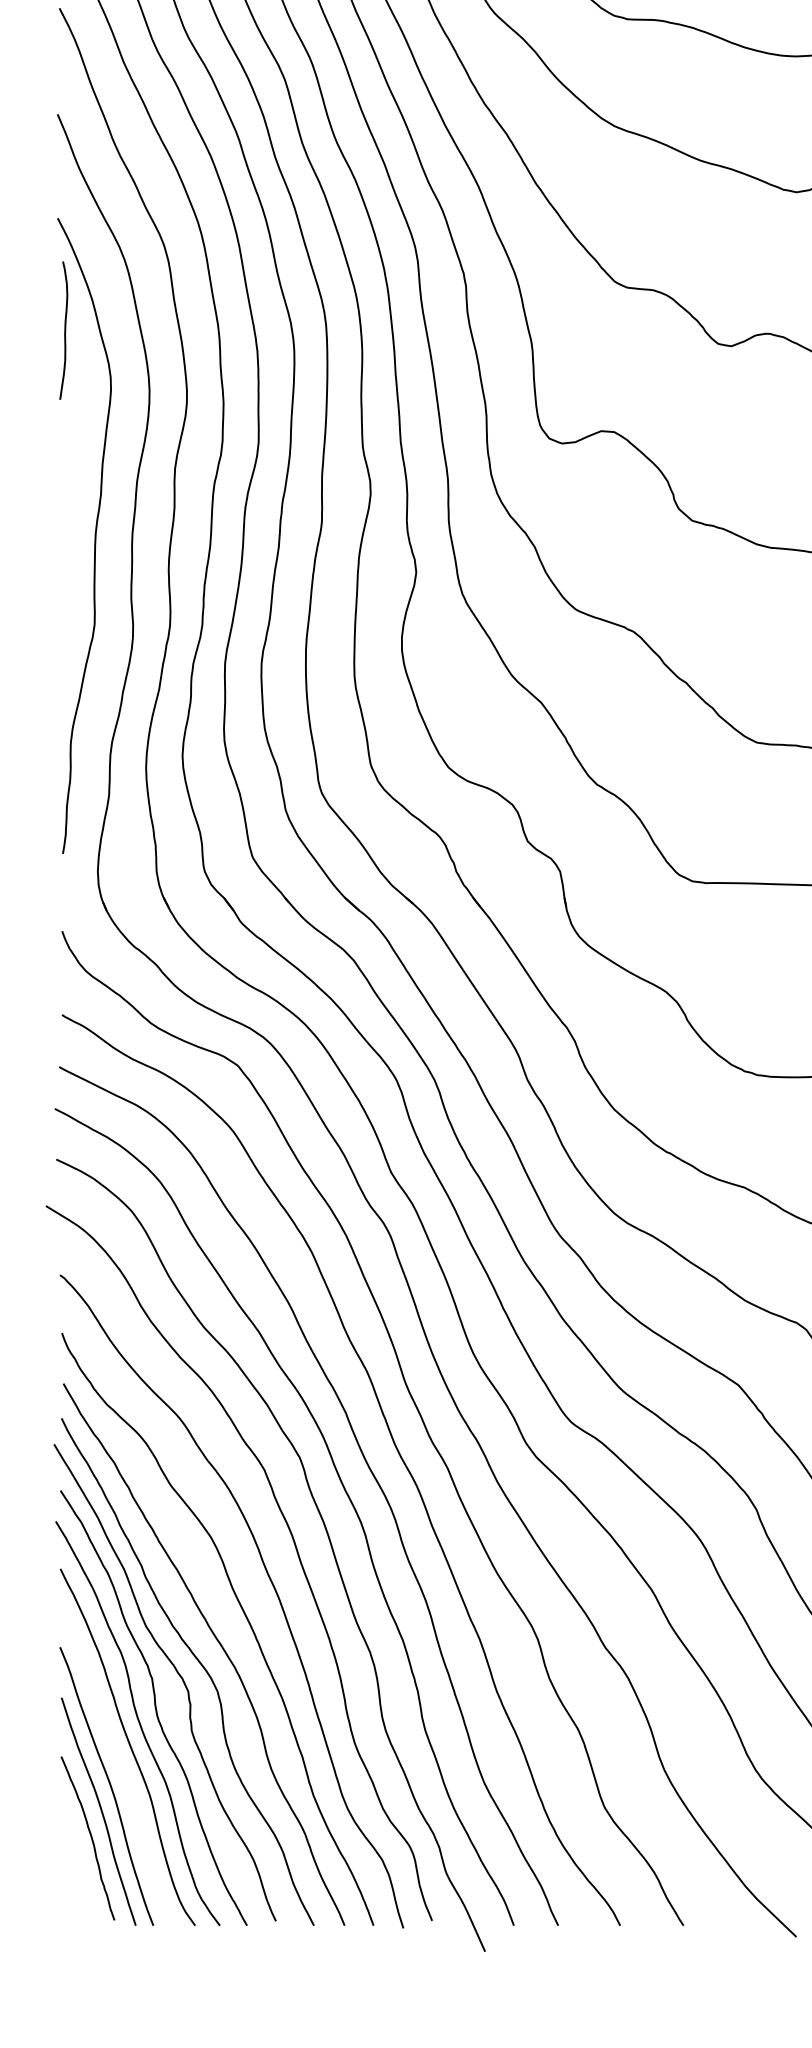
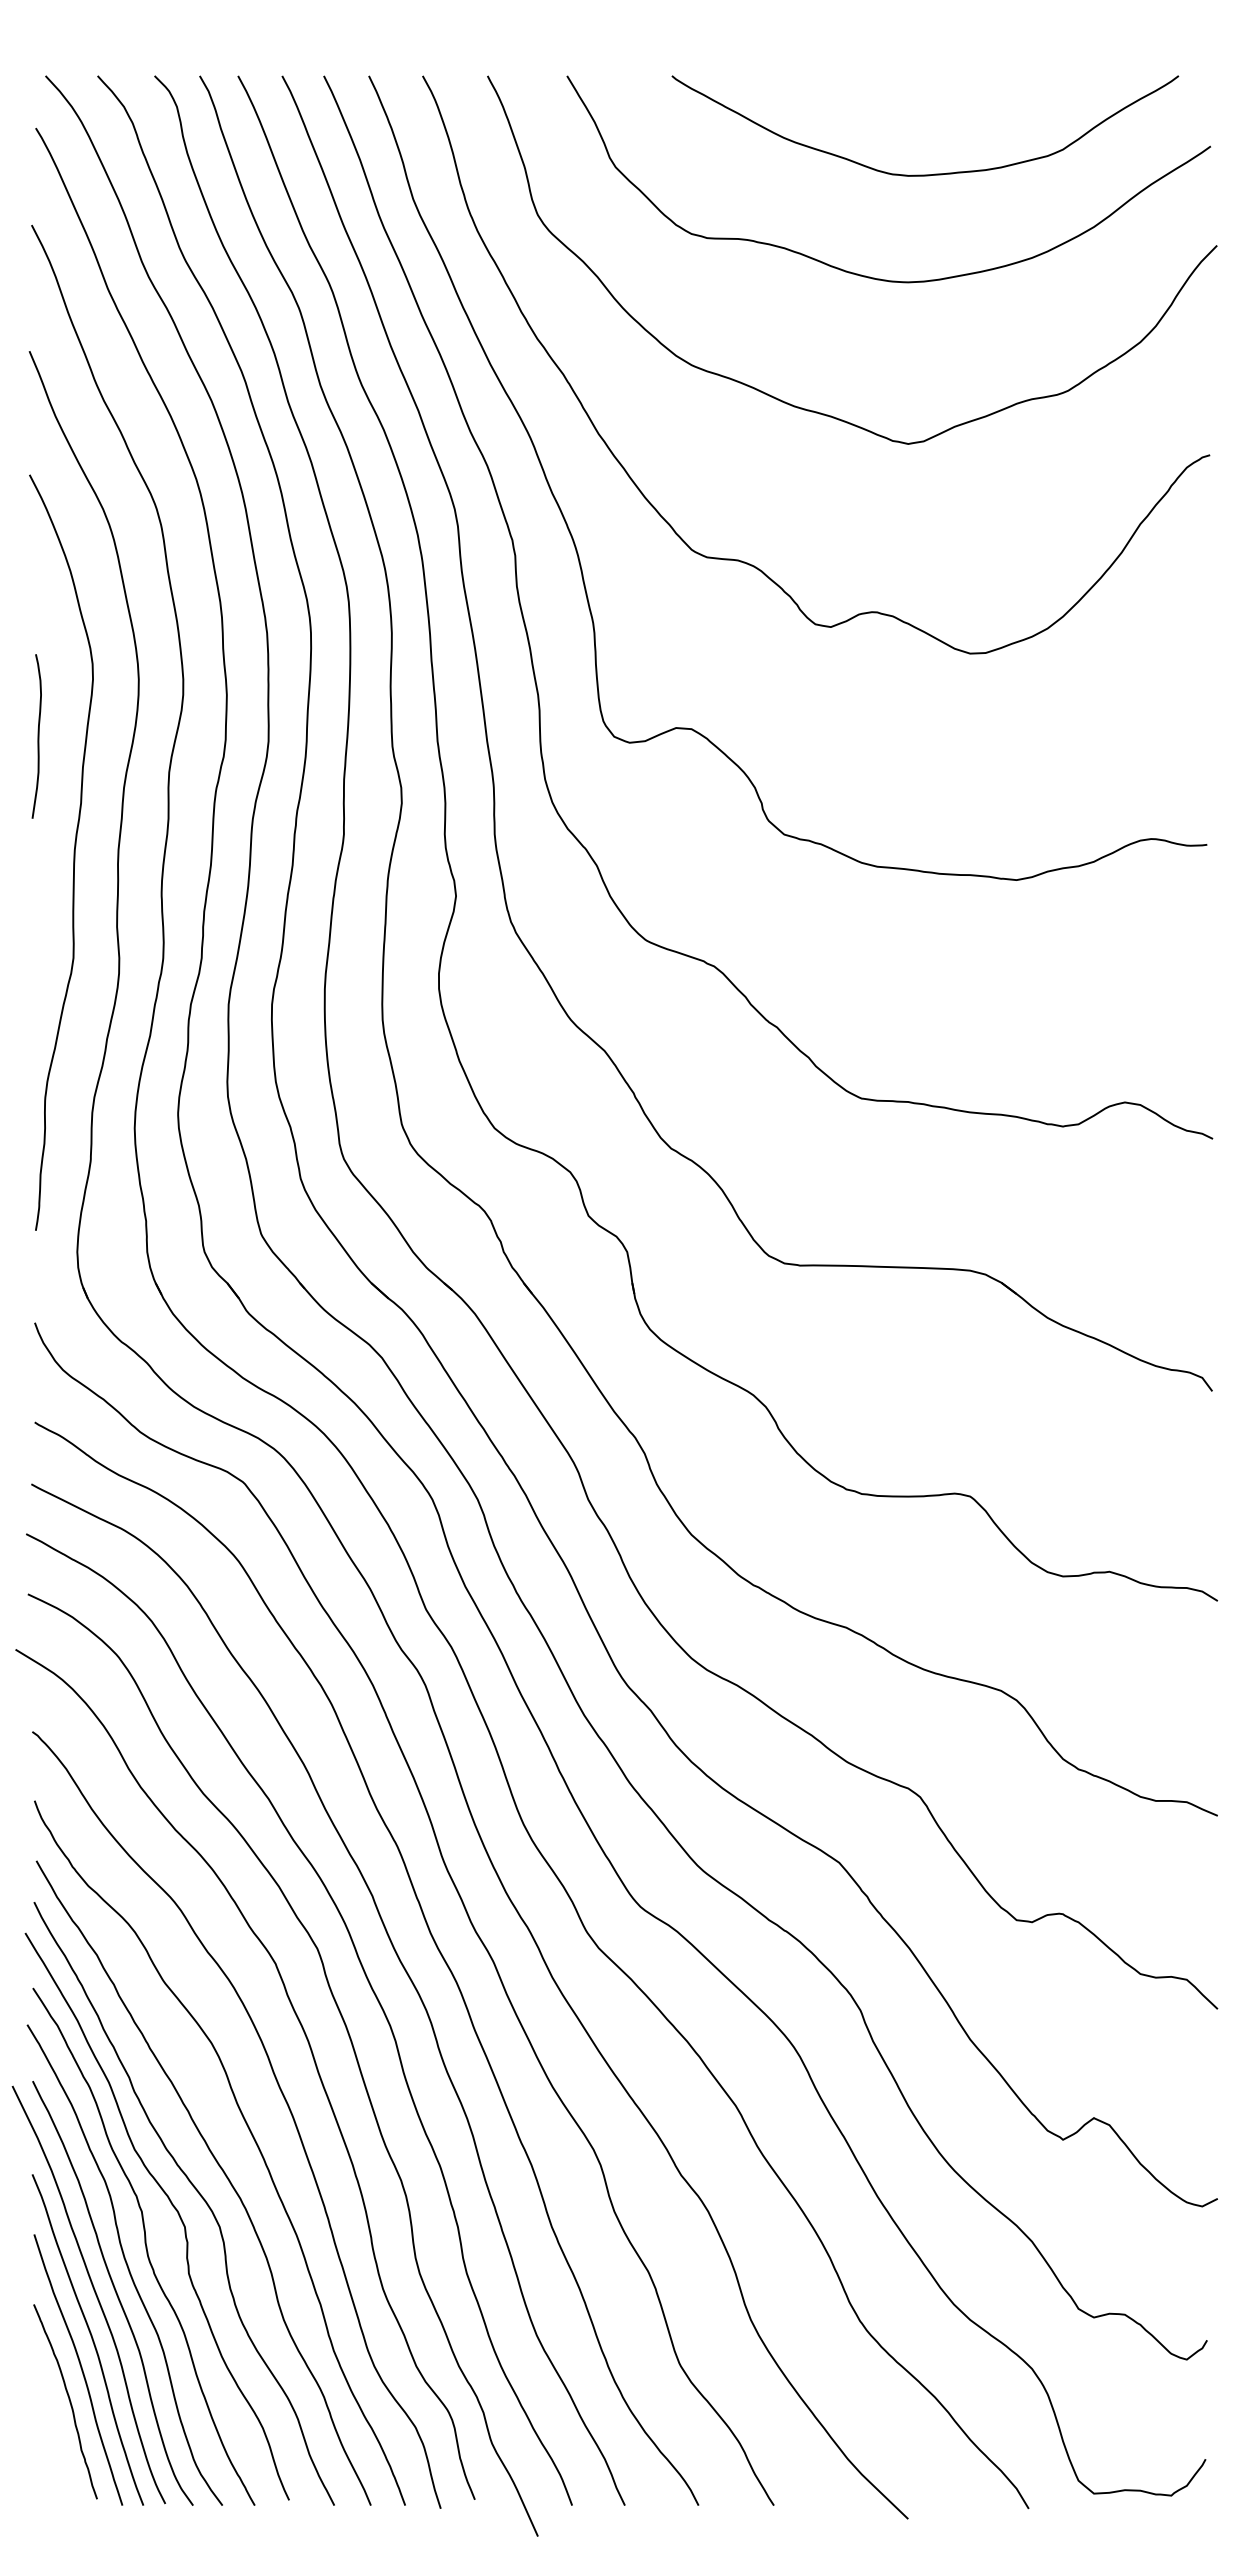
curve: (64, 330) -> (37, 736), moved
curve: (112, 1747) -> (94, 2293), added

